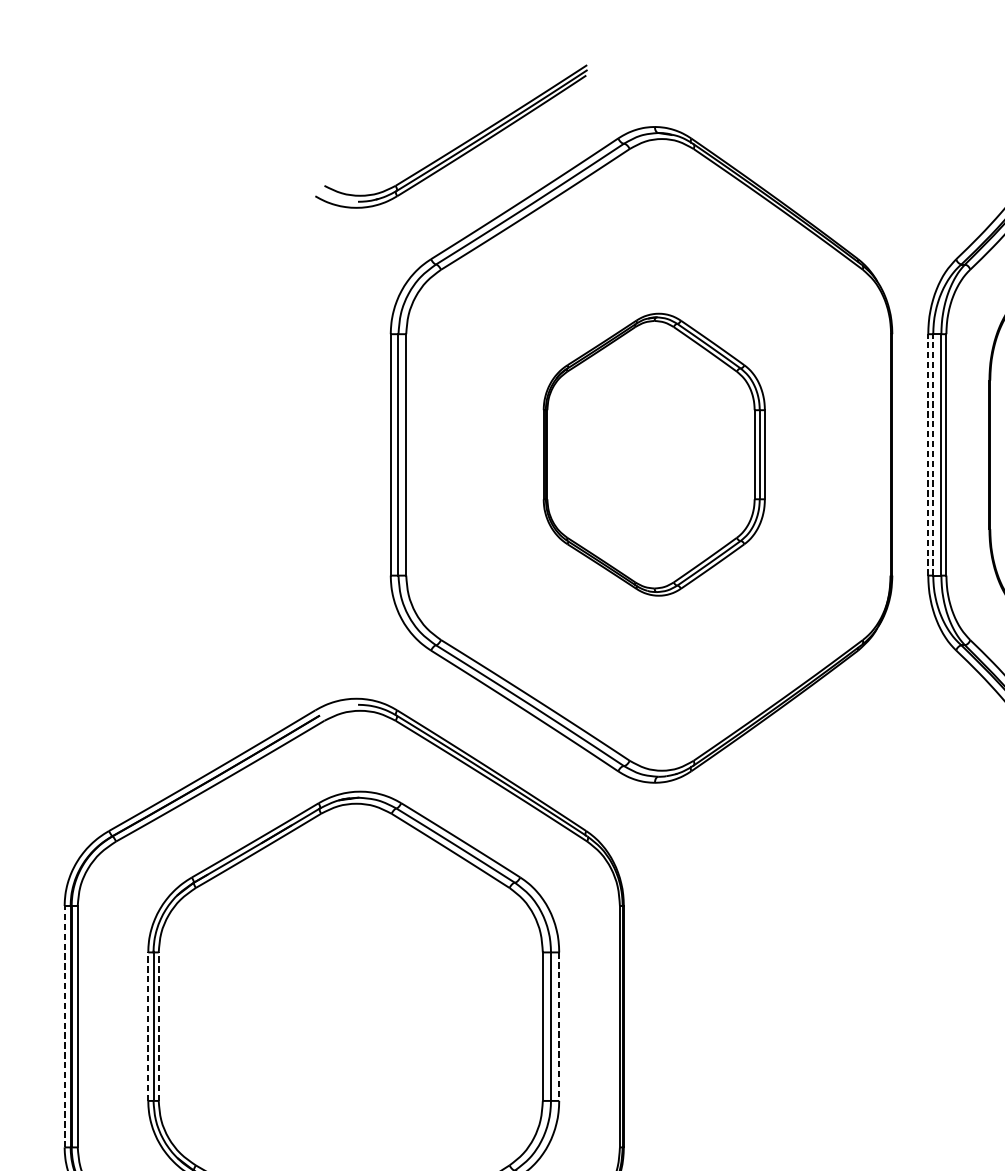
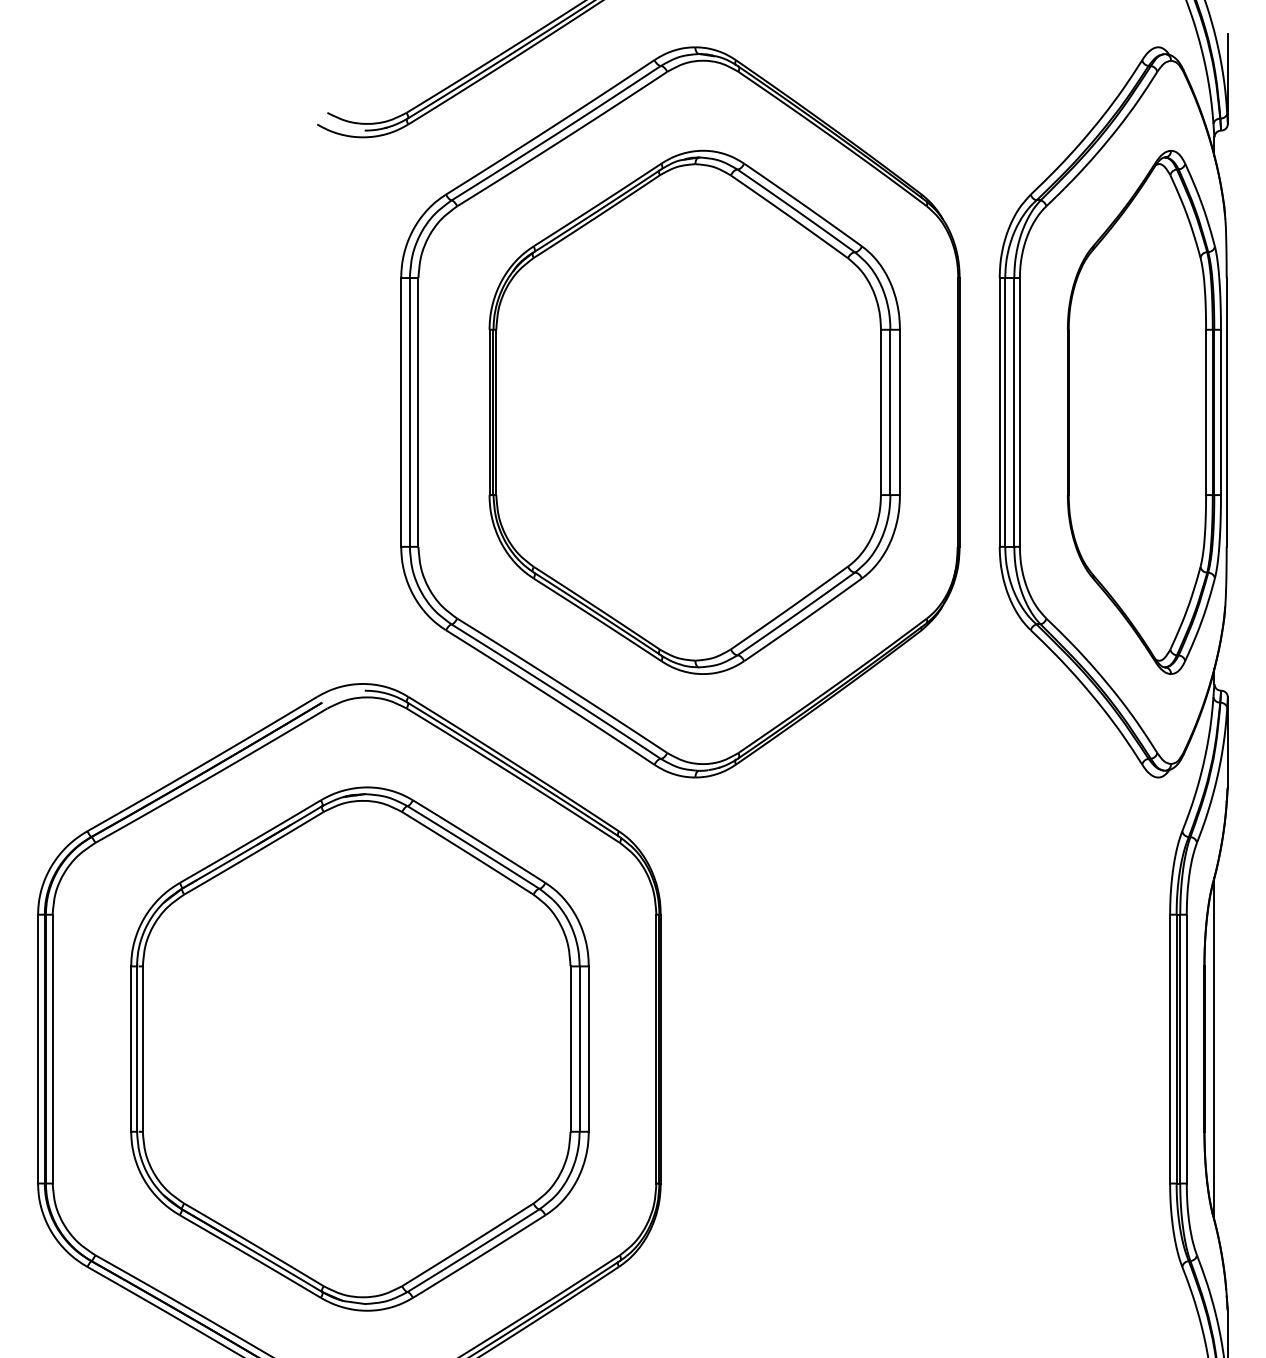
part: (654, 454) -> (694, 411), size x1.67
line: (928, 454) -> (999, 411), dashed -> solid
line: (933, 454) -> (1005, 411), dashed -> solid
line: (65, 1026) -> (38, 1048), dashed -> solid
line: (148, 1027) -> (131, 1049), dashed -> solid
line: (158, 1027) -> (142, 1049), dashed -> solid
line: (558, 1027) -> (588, 1049), dashed -> solid

